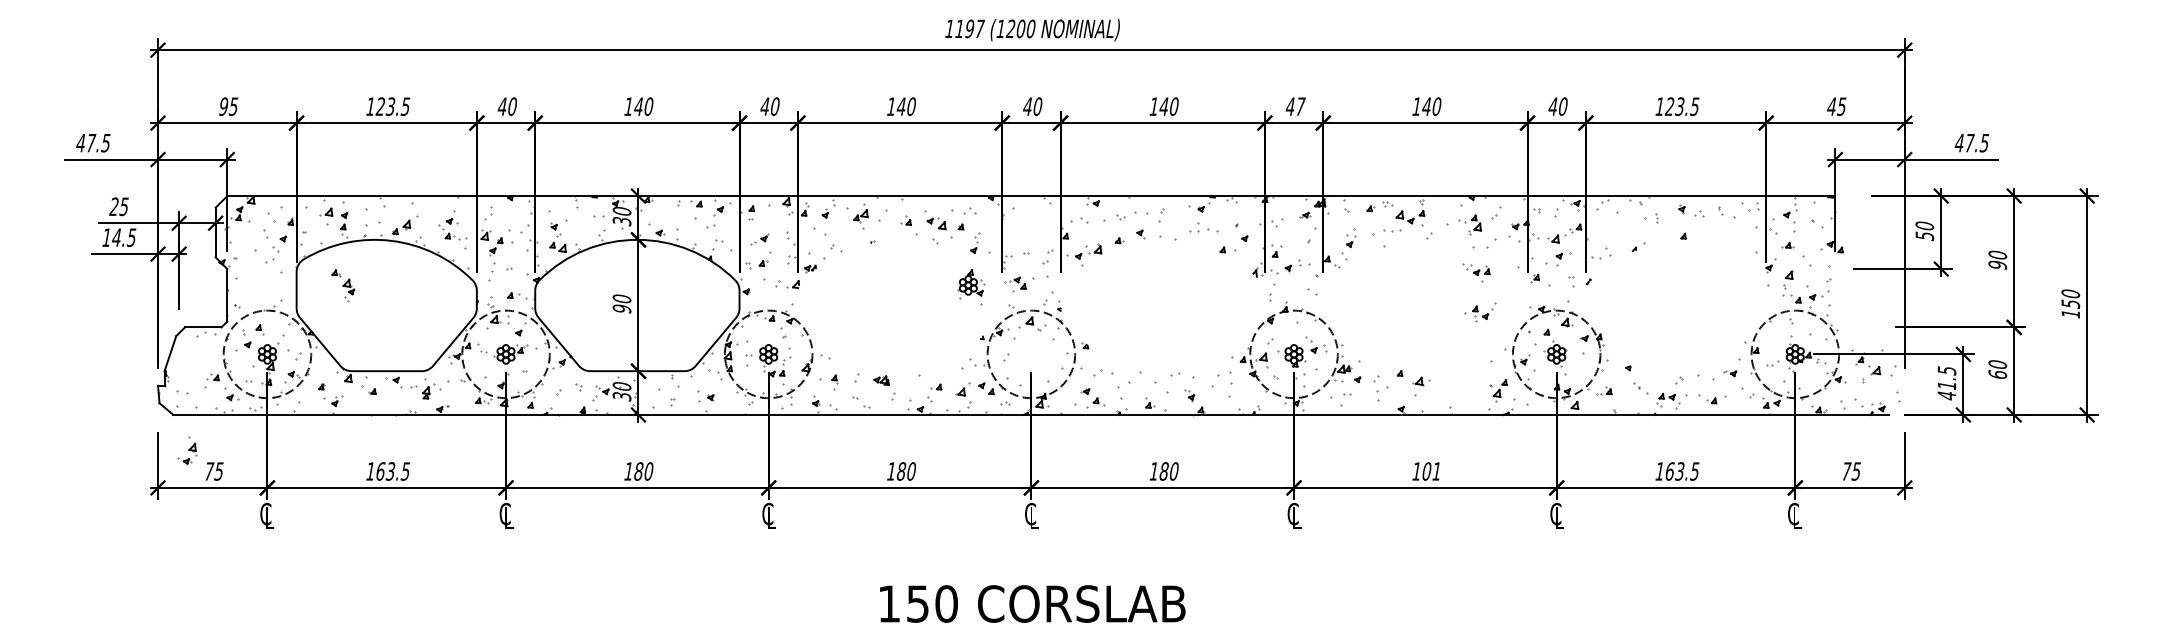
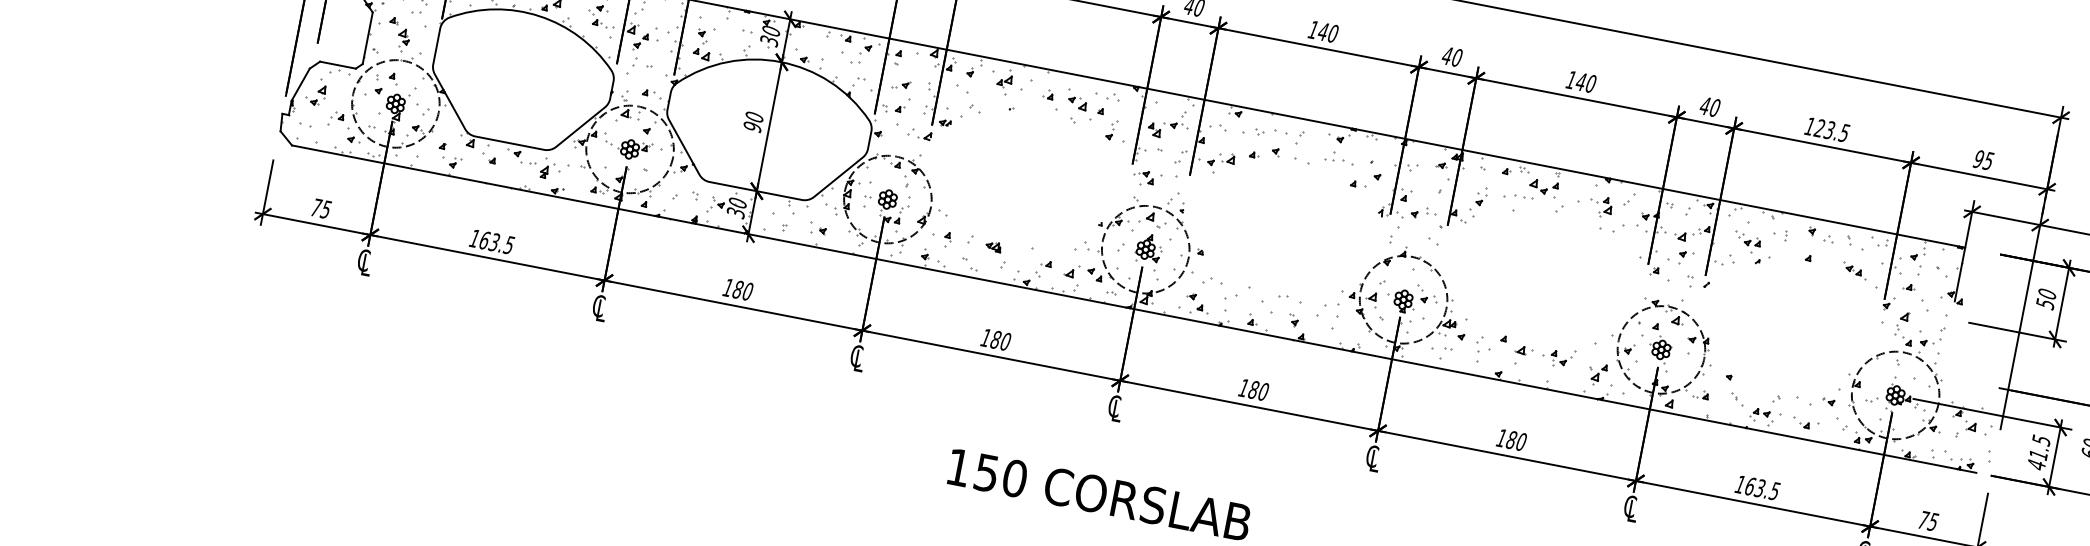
text: (1300, 106) -> (1457, 57), 47 -> 40
text: (1831, 106) -> (1978, 159), 45 -> 95
part: (1030, 226) -> (1169, 123), added
part: (1731, 239) -> (1854, 270), added
part: (1476, 272) -> (1747, 242), moved
part: (343, 285) -> (399, 34), moved
part: (971, 287) -> (1148, 252), moved
part: (1480, 312) -> (1558, 357), moved
part: (187, 450) -> (316, 91), moved
text: (1431, 471) -> (1516, 440), 101 -> 180

